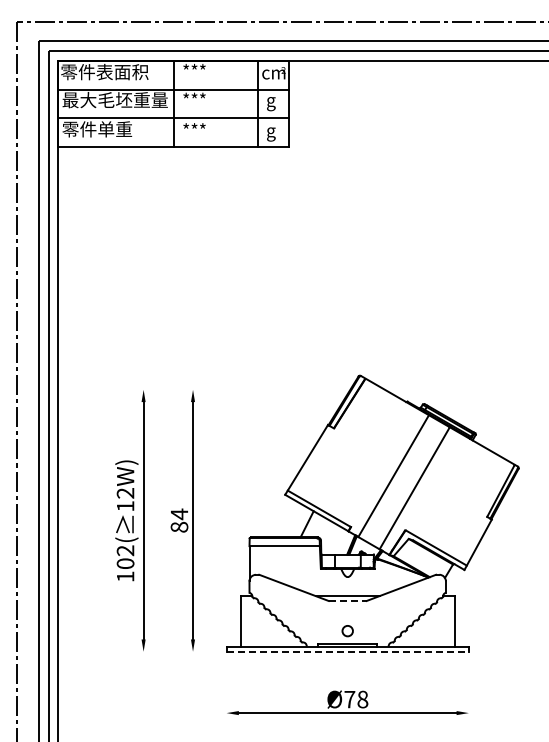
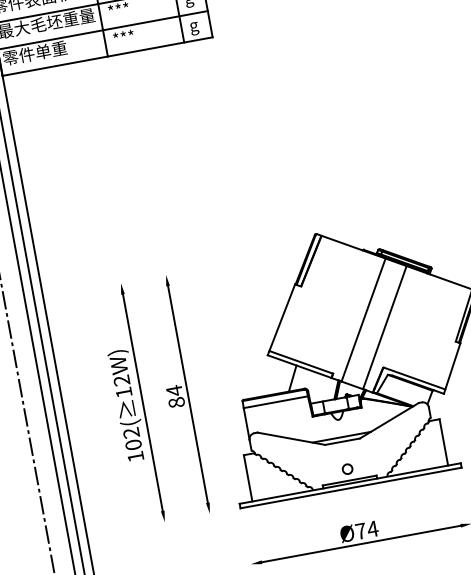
line: (347, 601) -> (342, 442), dashed -> solid
line: (348, 651) -> (351, 487), dashed -> solid
text: (362, 699) -> (372, 529), Ø78 -> Ø74

